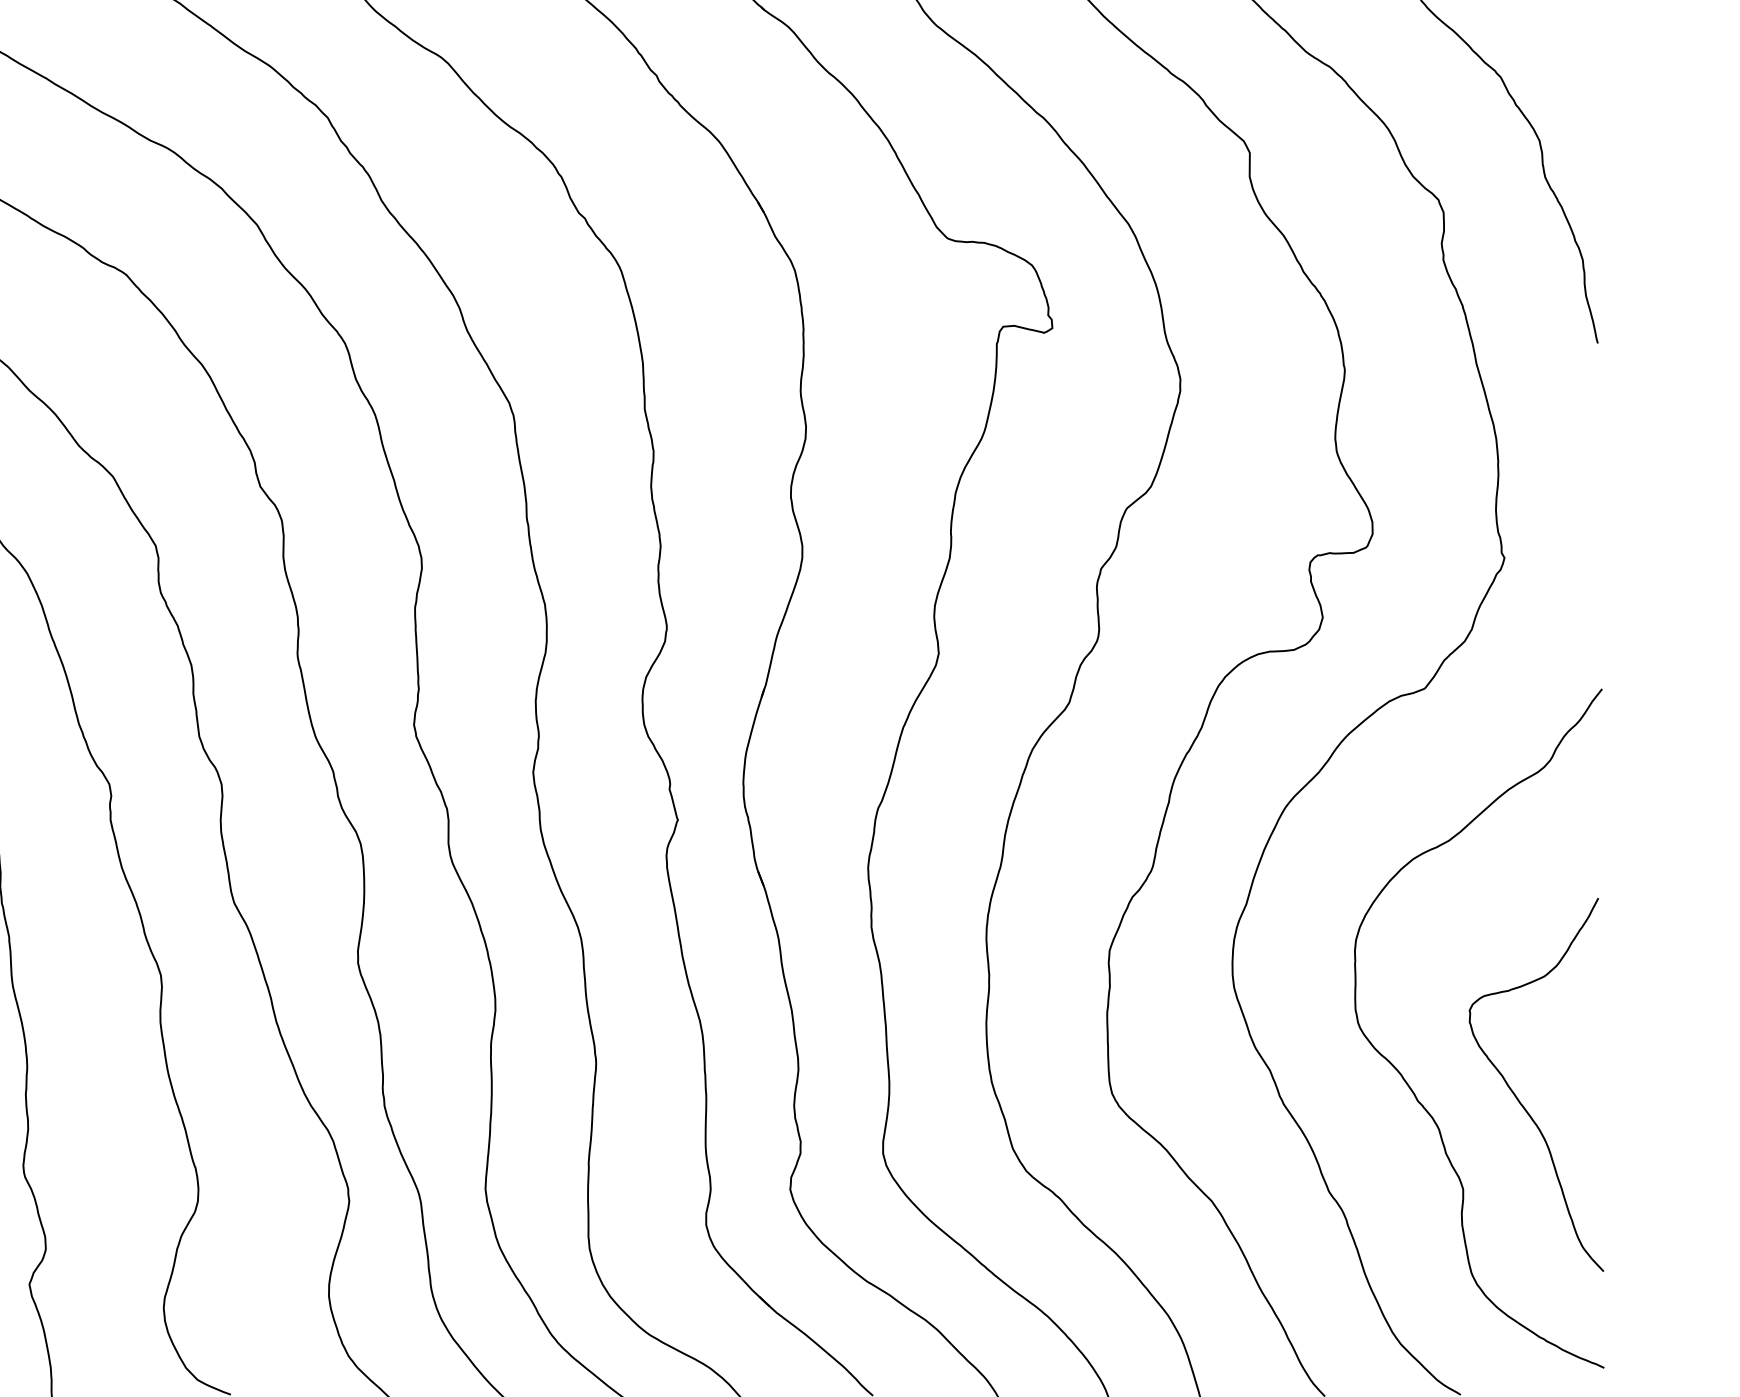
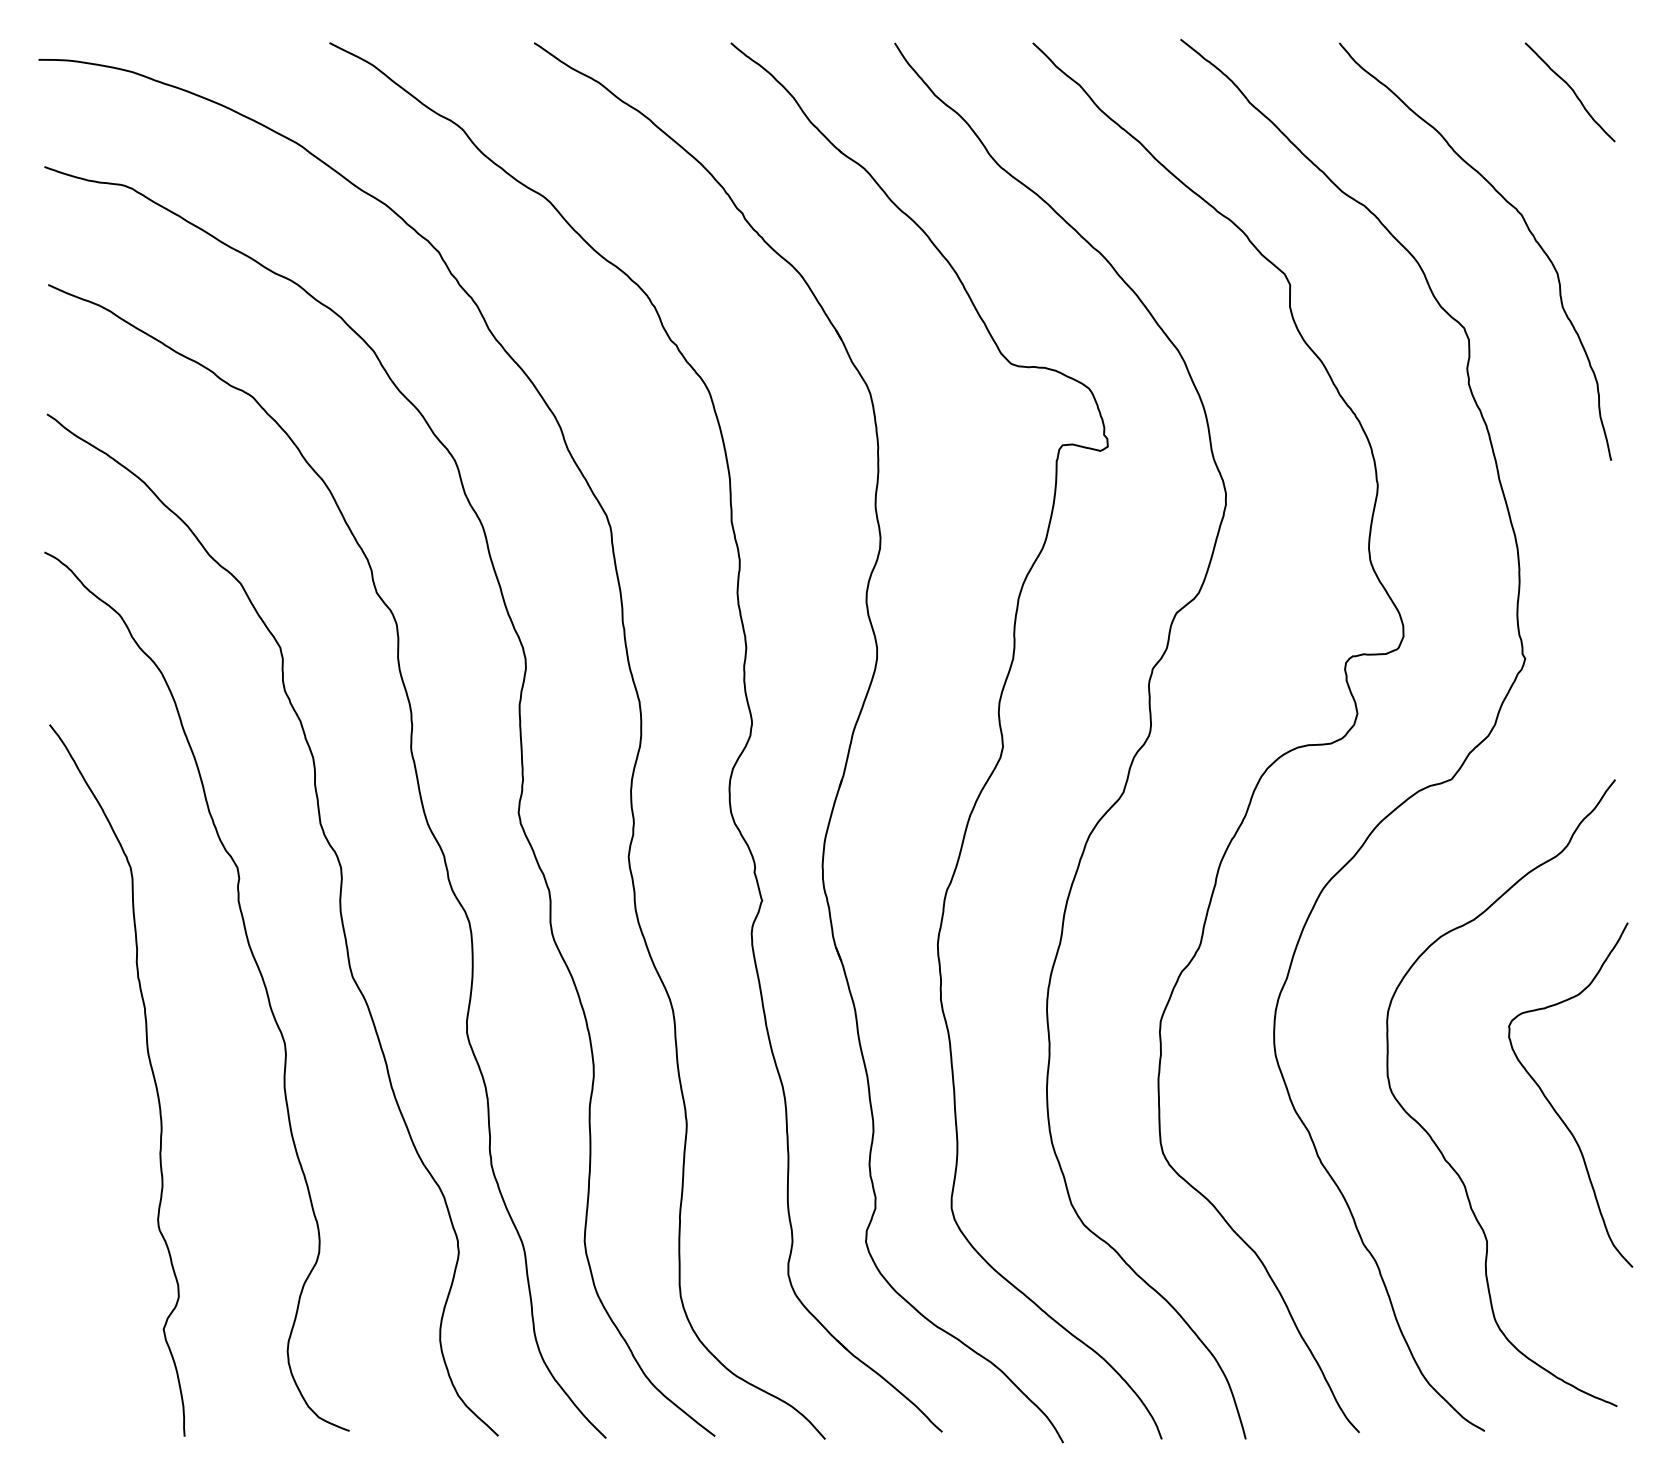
curve: (1517, 1097) -> (1553, 1106), moved

